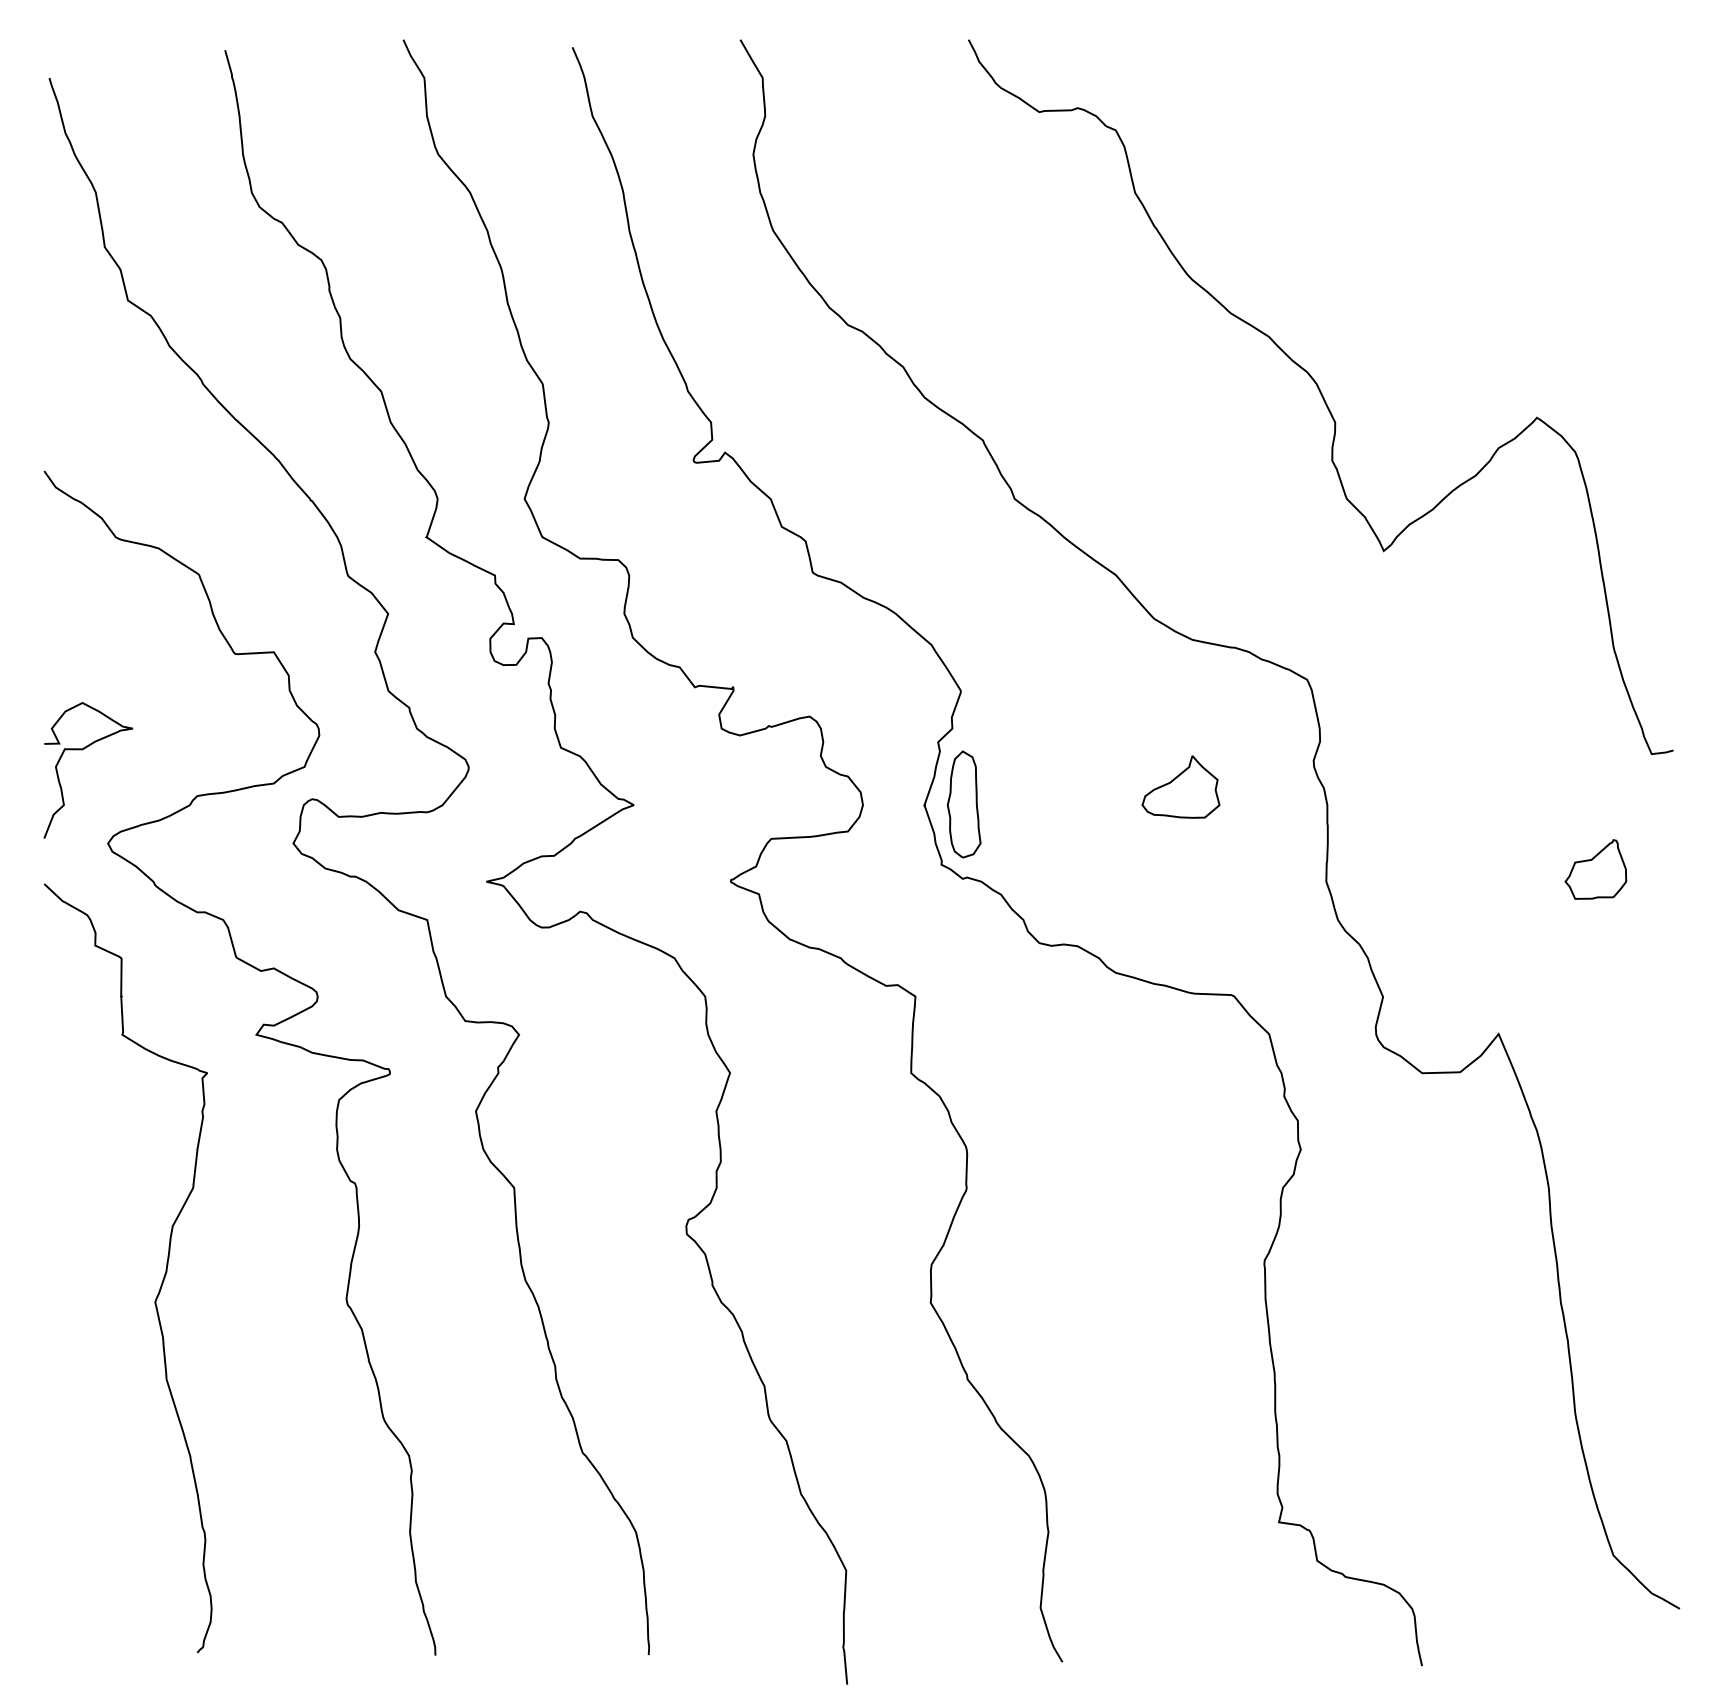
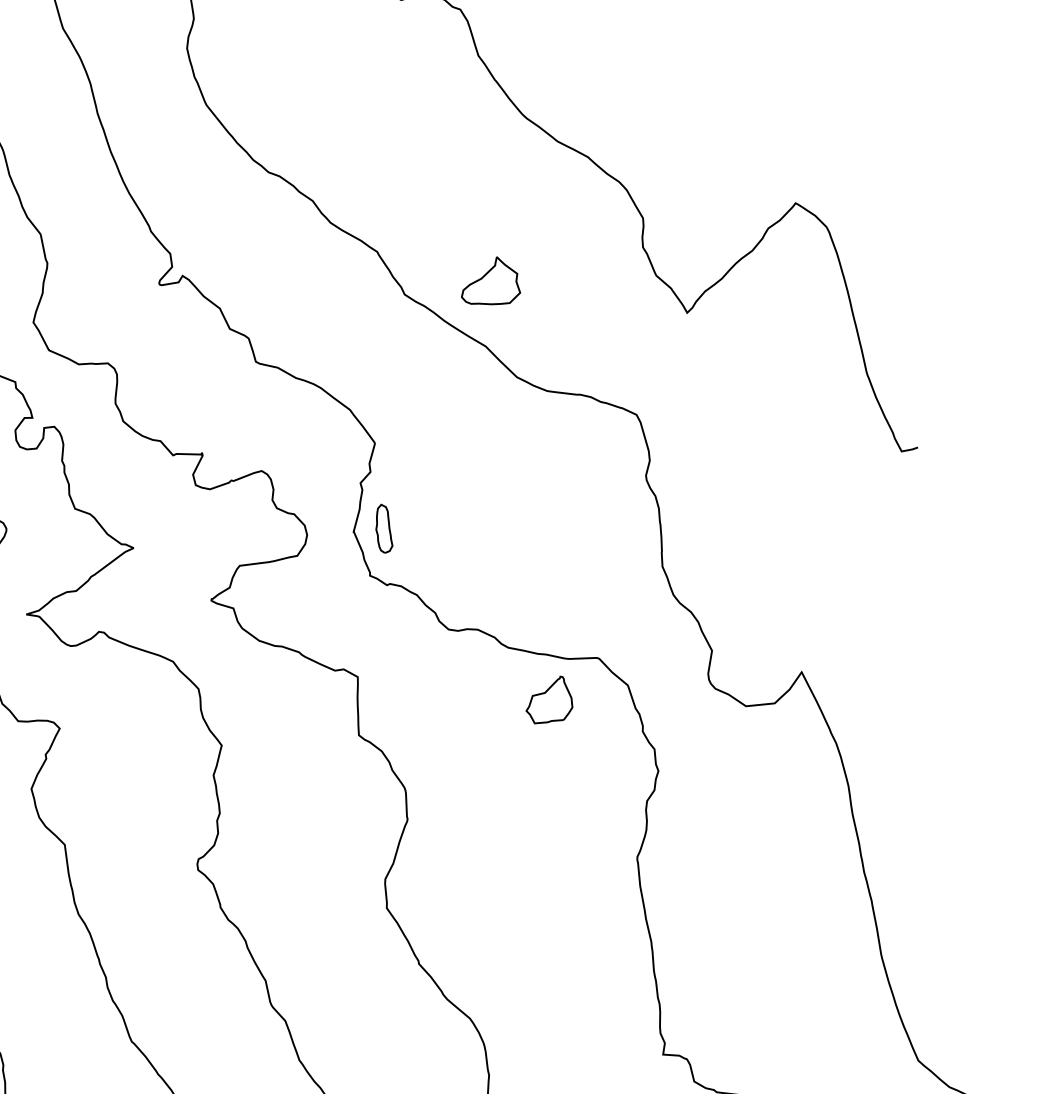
part: (1180, 786) -> (489, 280), moved
part: (963, 804) -> (383, 528), size x0.6
part: (1595, 869) -> (548, 700), moved

